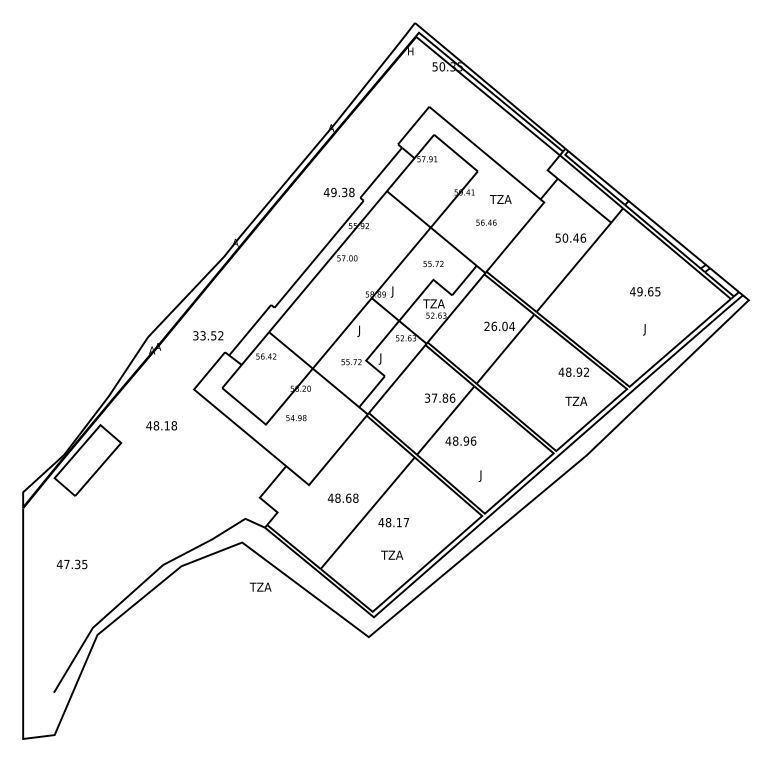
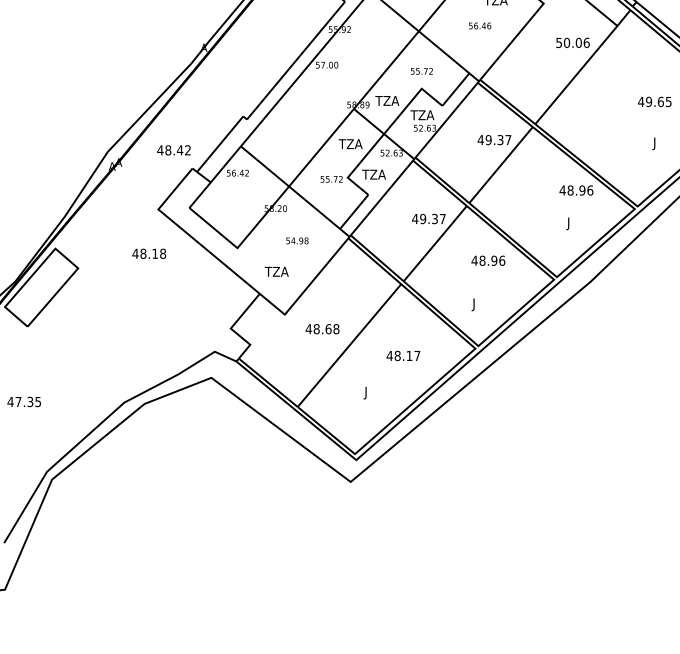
text: (575, 237) -> (578, 42), 50.46 -> 50.06
text: (401, 291) -> (386, 101), J -> TZA
text: (499, 326) -> (494, 140), 26.04 -> 49.37
text: (368, 330) -> (350, 144), J -> TZA
text: (204, 335) -> (169, 150), 33.52 -> 48.42
text: (389, 358) -> (373, 175), J -> TZA
text: (586, 371) -> (590, 189), 48.92 -> 48.96
text: (439, 397) -> (428, 218), 37.86 -> 49.37
text: (575, 402) -> (578, 223), TZA -> J
text: (296, 418) -> (297, 241), moved
text: (161, 425) -> (148, 253), moved
text: (460, 440) -> (487, 260), moved
text: (393, 522) -> (403, 355), moved
text: (391, 556) -> (375, 393), TZA -> J
text: (260, 586) -> (276, 271), moved

